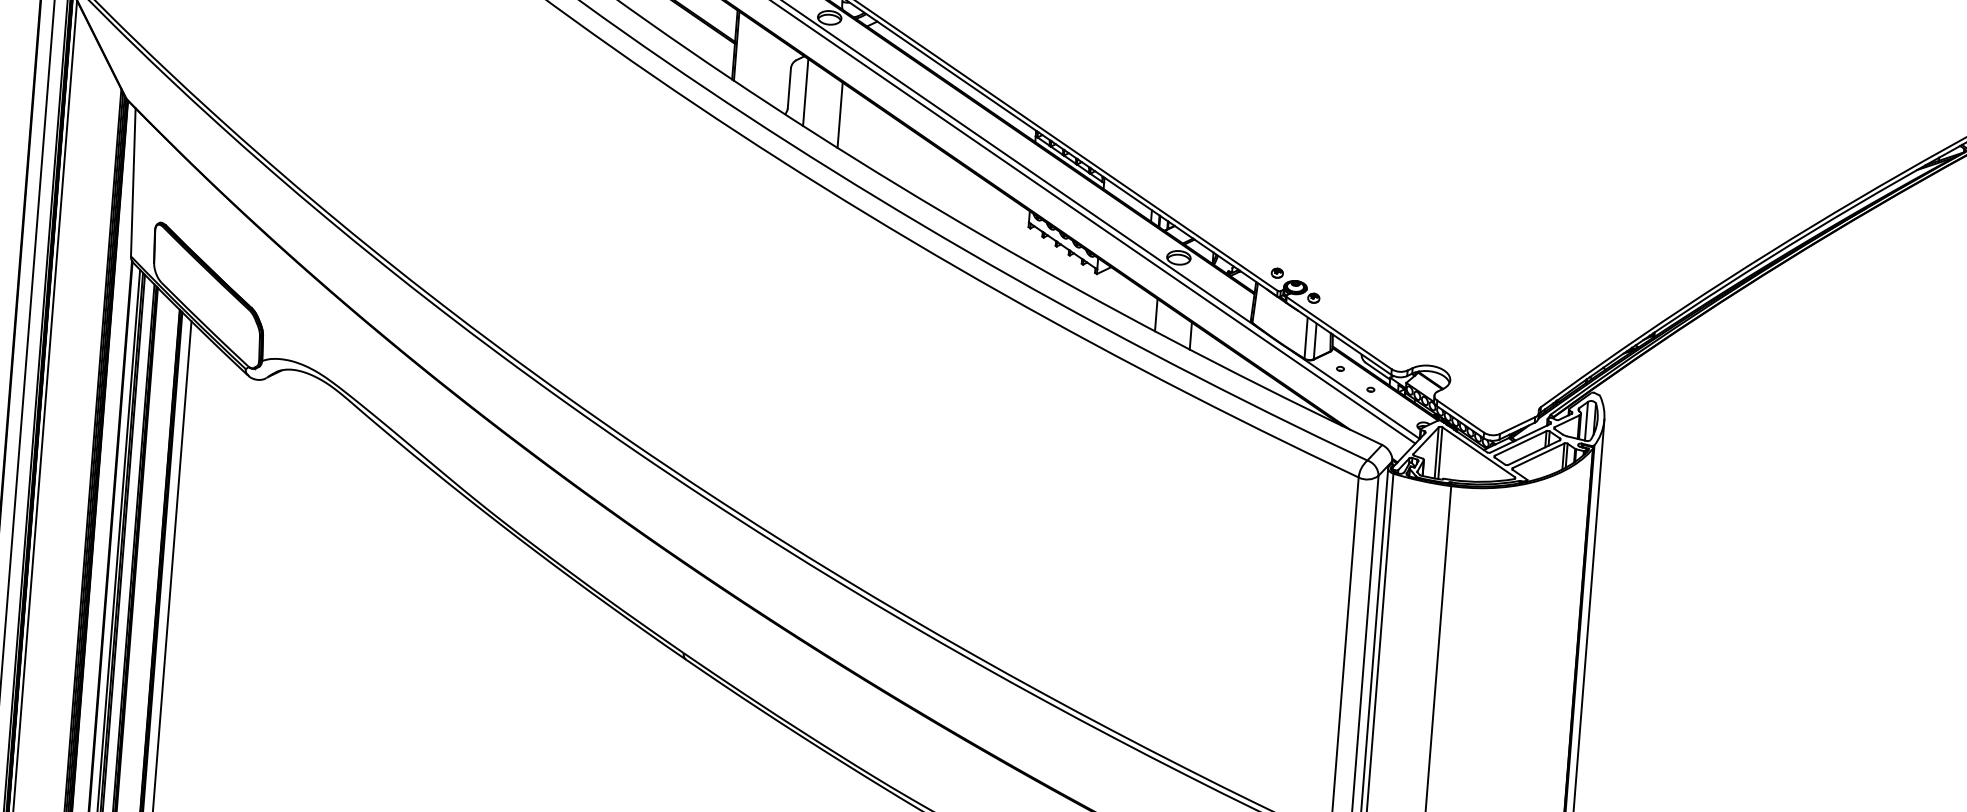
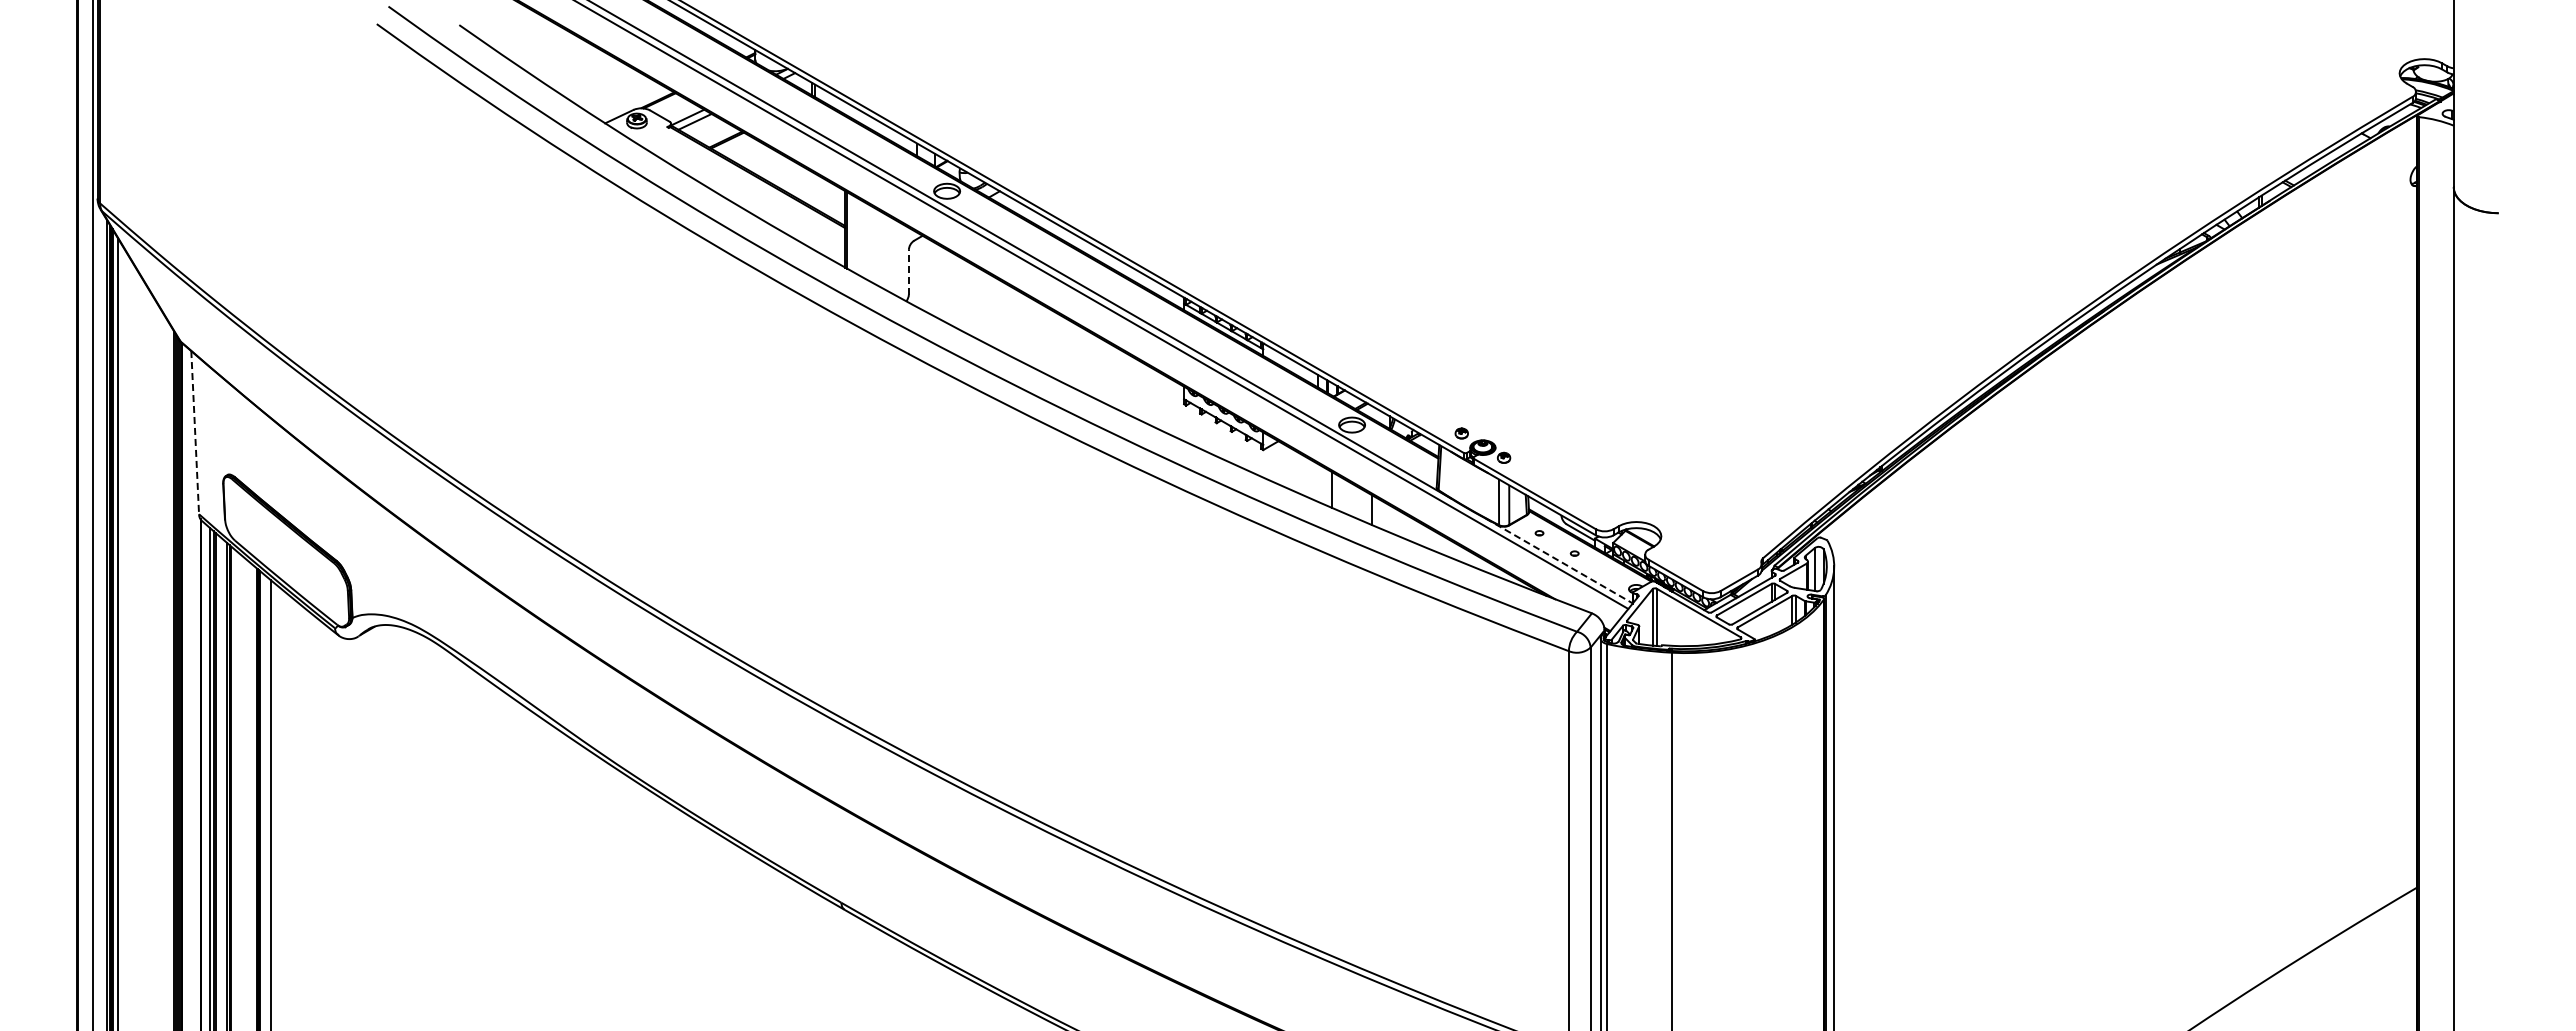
line: (789, 87) -> (908, 271), solid -> dashed
line: (805, 92) -> (927, 275), removed
line: (840, 115) -> (967, 297), removed
line: (133, 182) -> (195, 432), solid -> dashed
line: (1356, 394) -> (1559, 560), solid -> dashed

